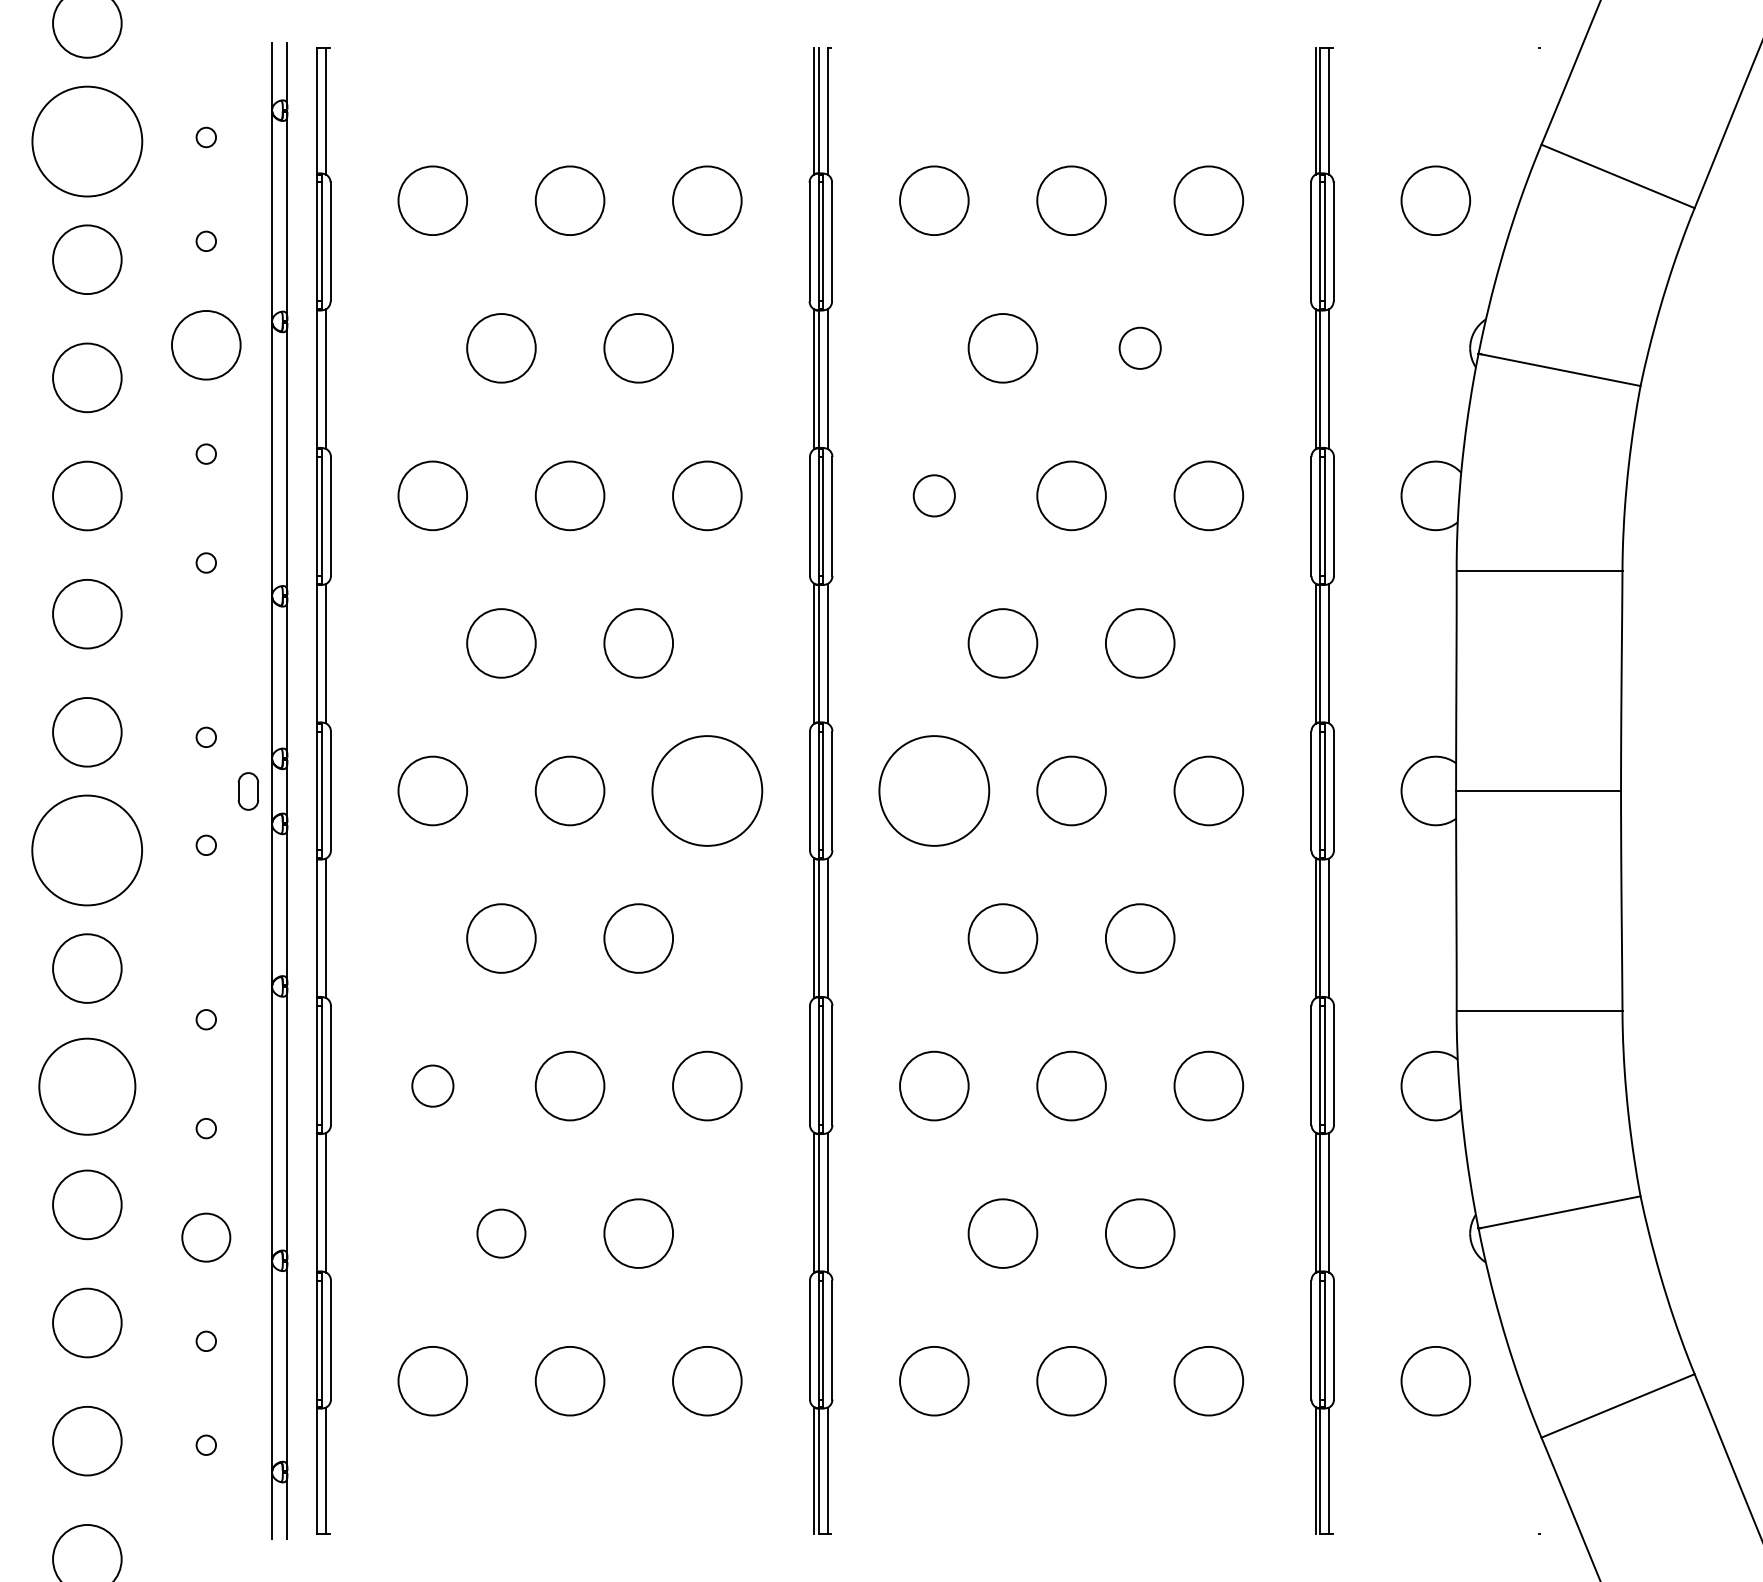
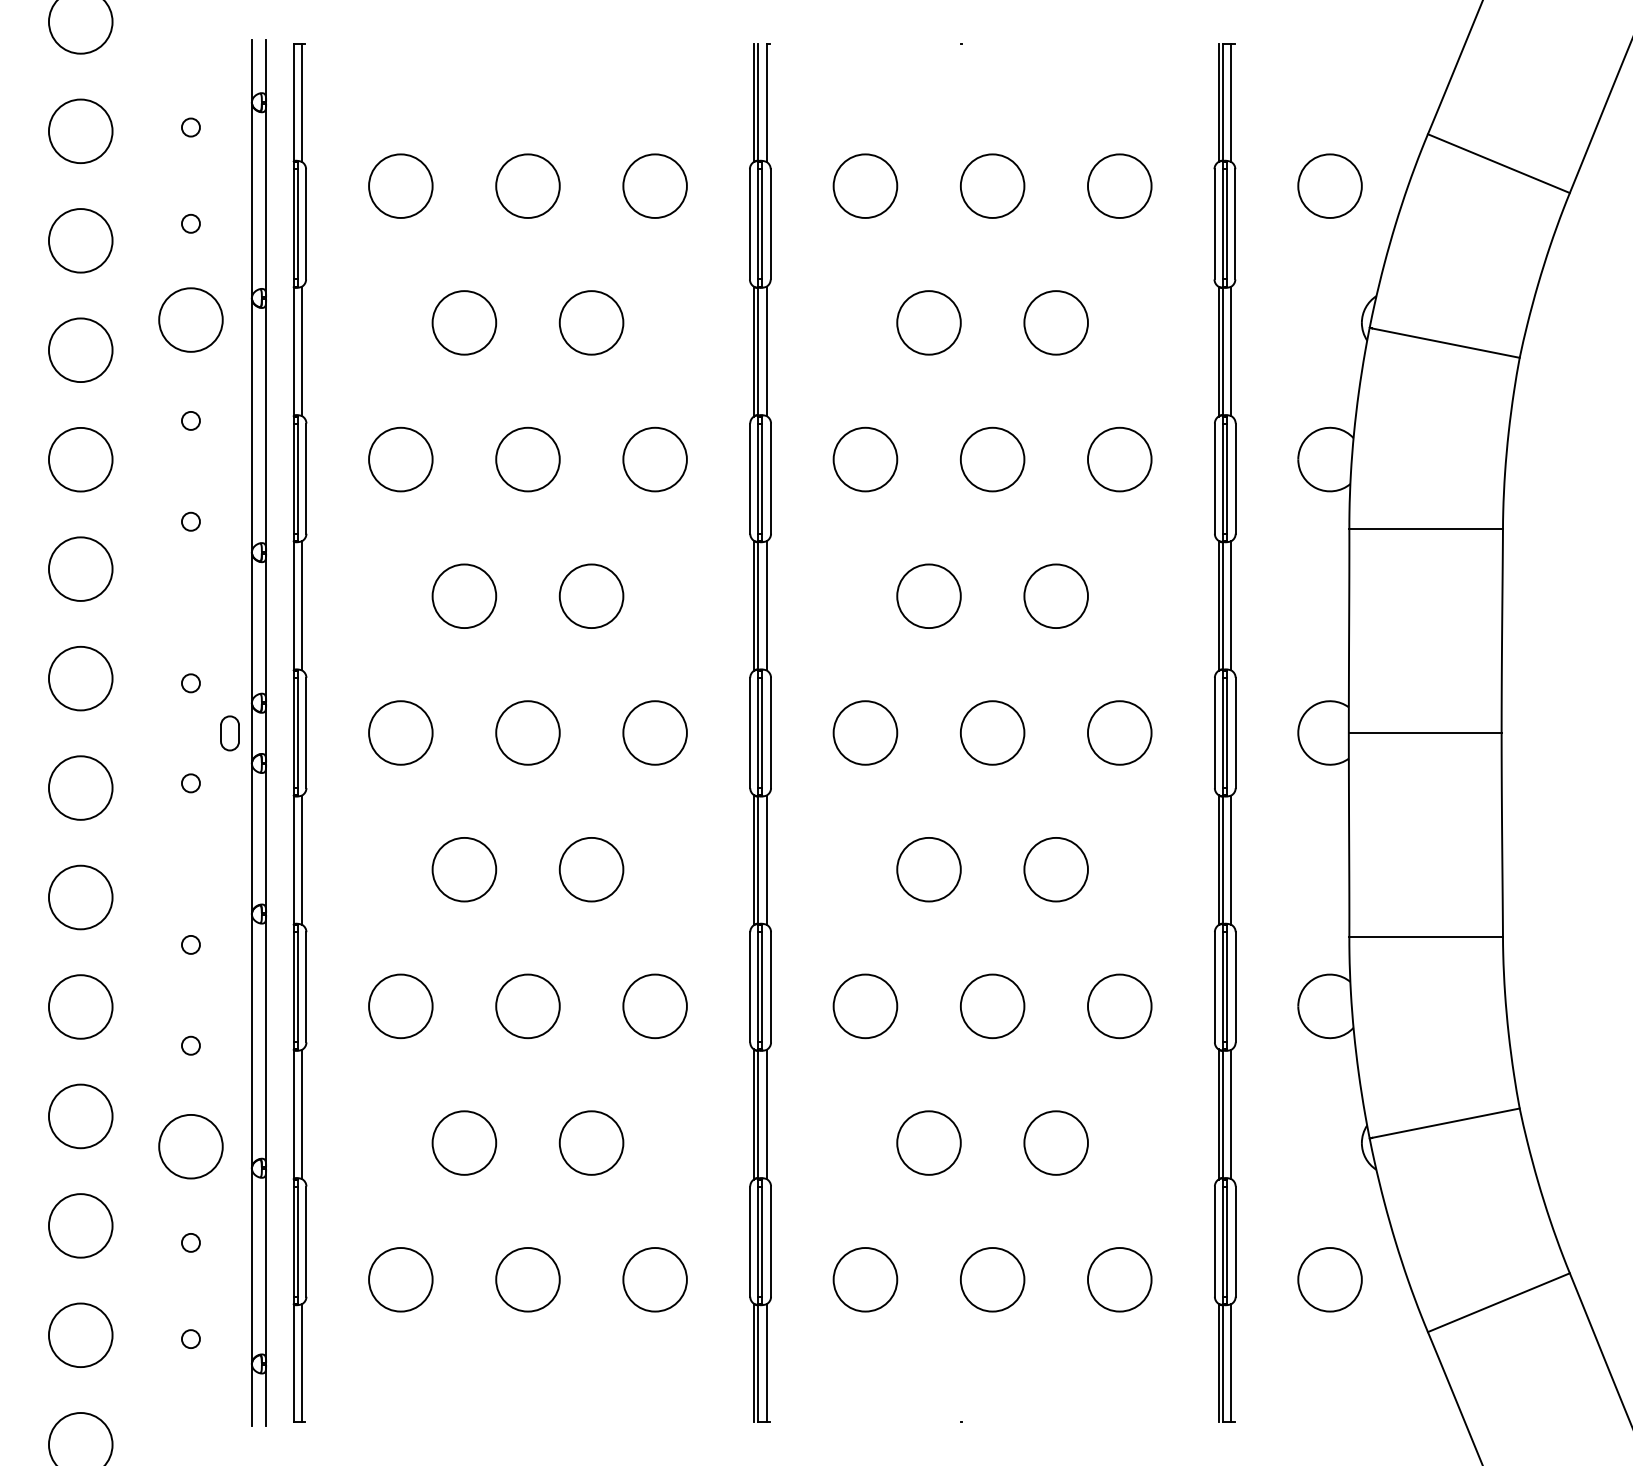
circle: (87, 141) -> (80, 131), size x0.62
circle: (1139, 347) -> (1055, 322), size x1.67
circle: (934, 495) -> (865, 459), size x1.67
circle: (706, 790) -> (654, 732), size x0.62
circle: (934, 790) -> (865, 732), size x0.62
circle: (87, 849) -> (80, 787), size x0.62
circle: (87, 1086) -> (80, 1006), size x0.71
circle: (432, 1086) -> (400, 1006), size x1.67
circle: (501, 1233) -> (464, 1142), size x1.43
circle: (205, 1237) -> (190, 1146), size x1.43

